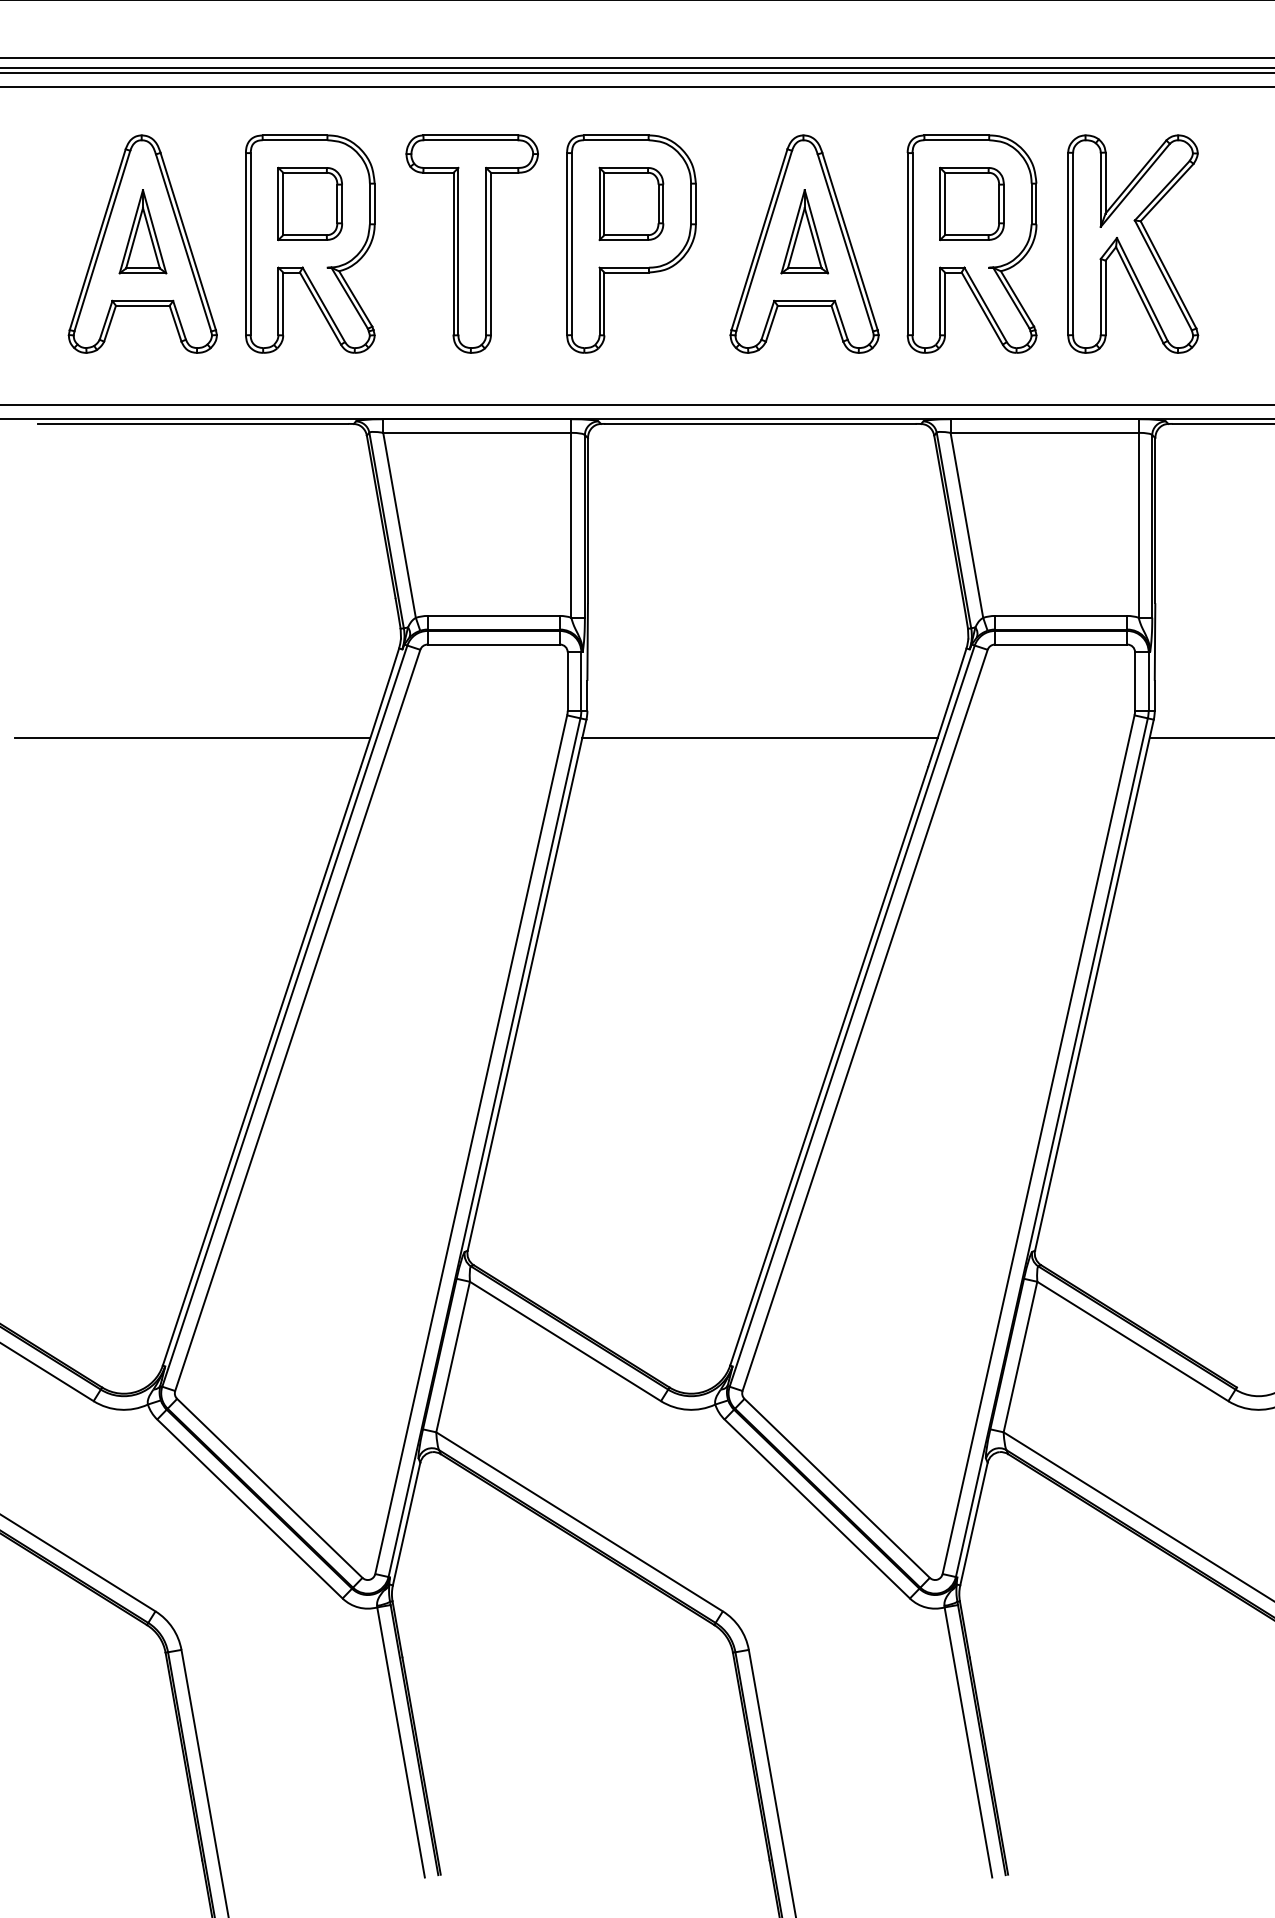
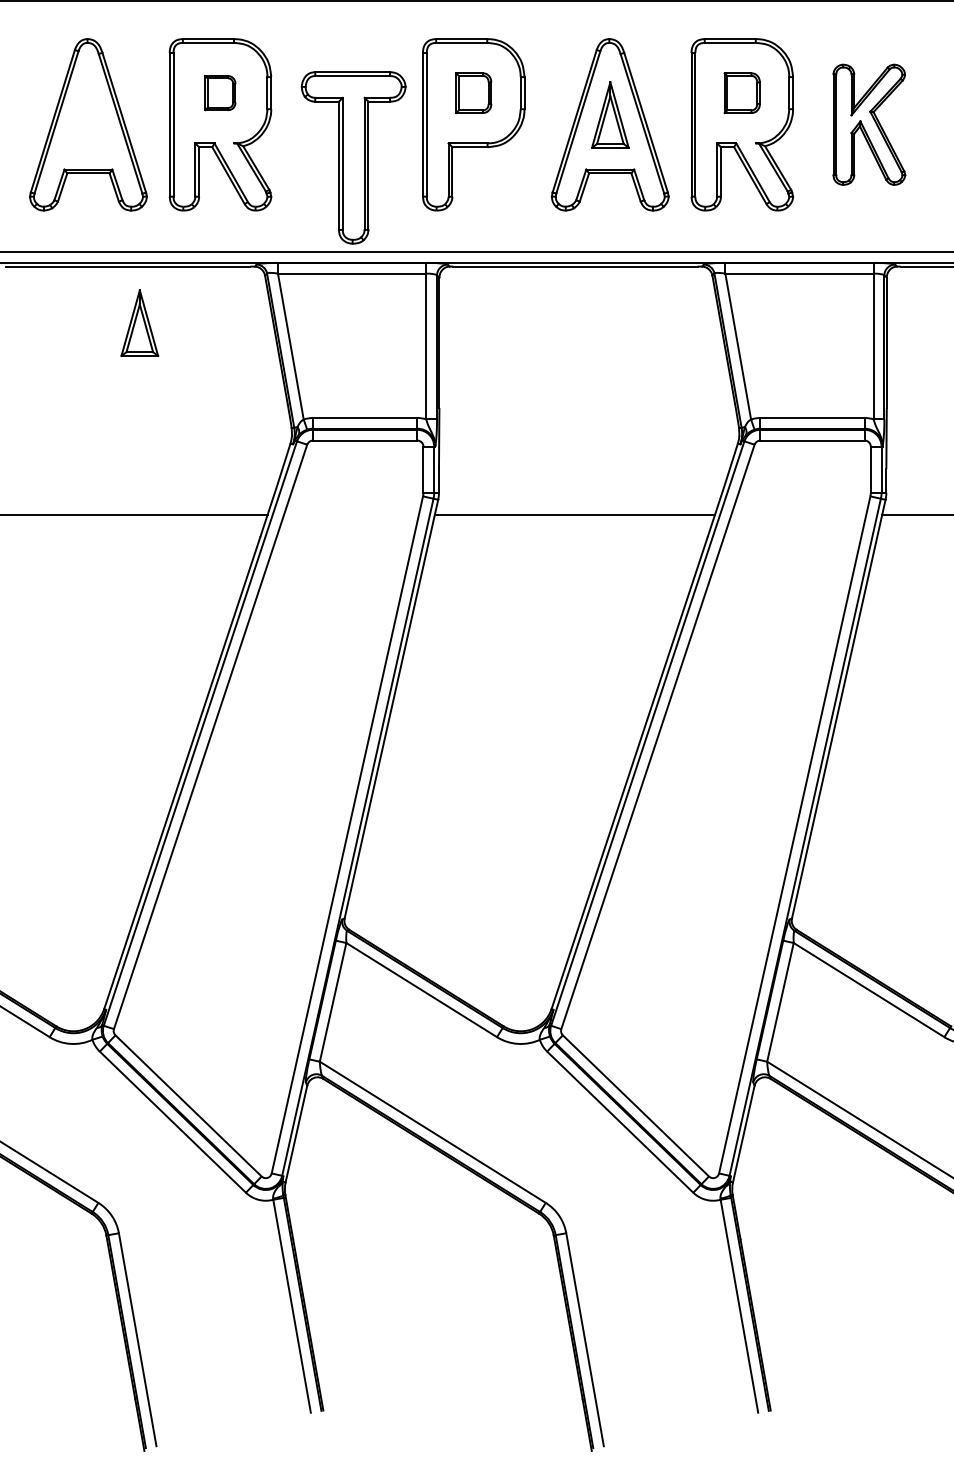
part: (309, 203) -> (219, 92), size x0.6
part: (631, 203) -> (473, 92), size x0.7
part: (971, 203) -> (741, 92), size x0.7
part: (142, 231) -> (139, 323), moved
part: (471, 243) -> (353, 157), moved
part: (1133, 243) -> (869, 124), size x0.7

